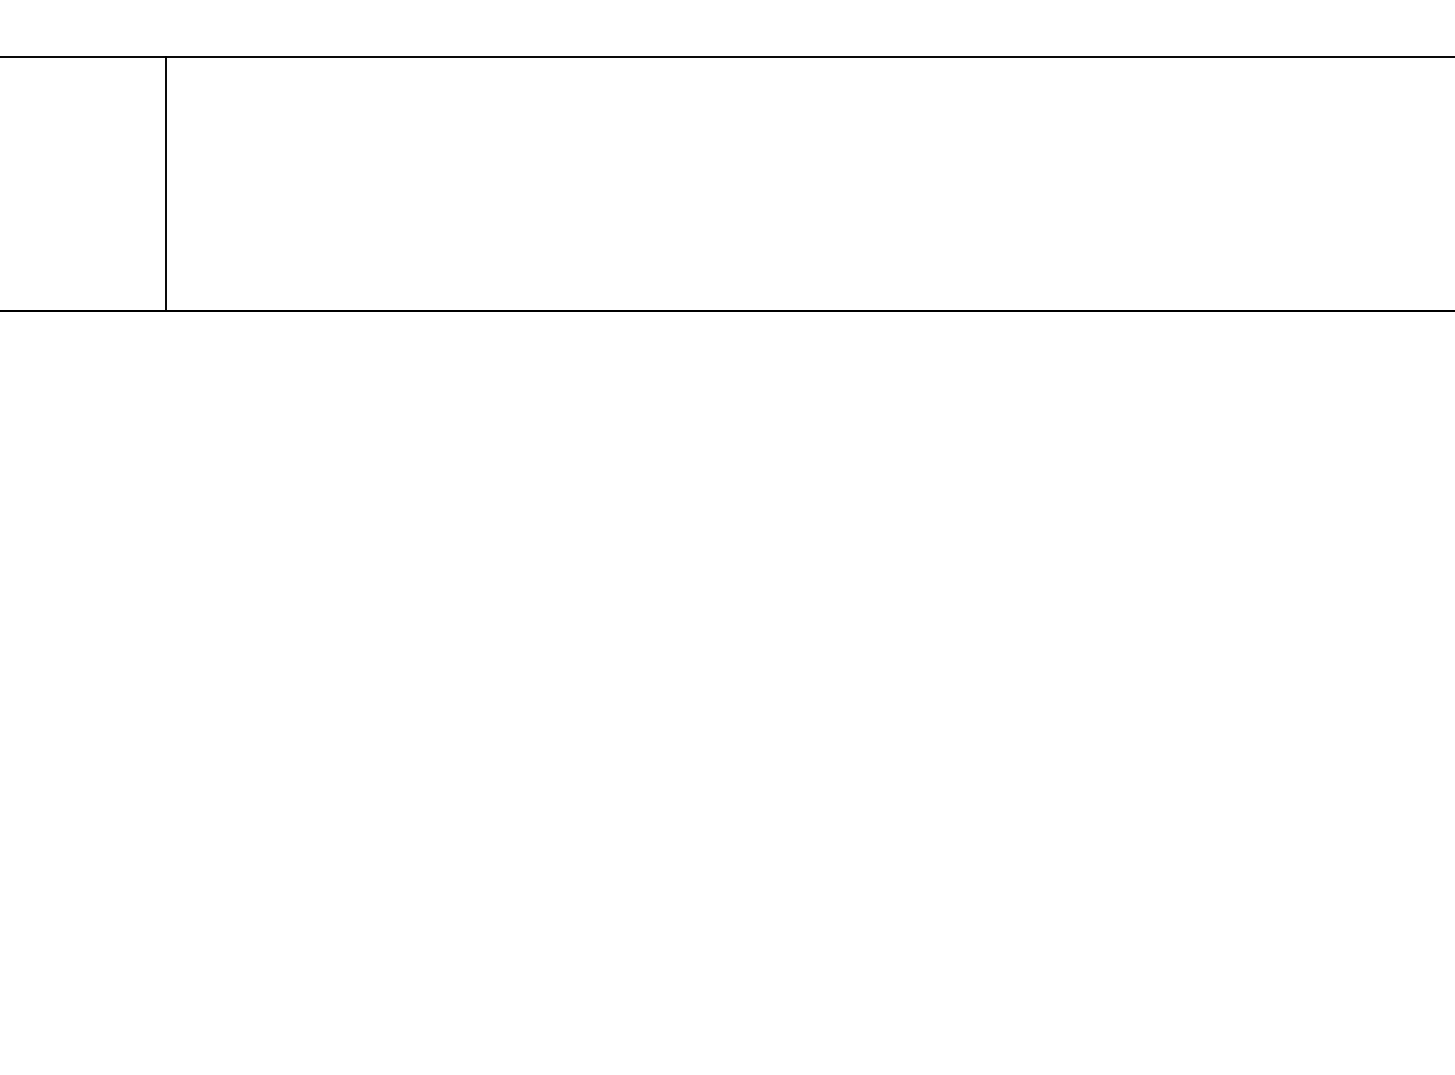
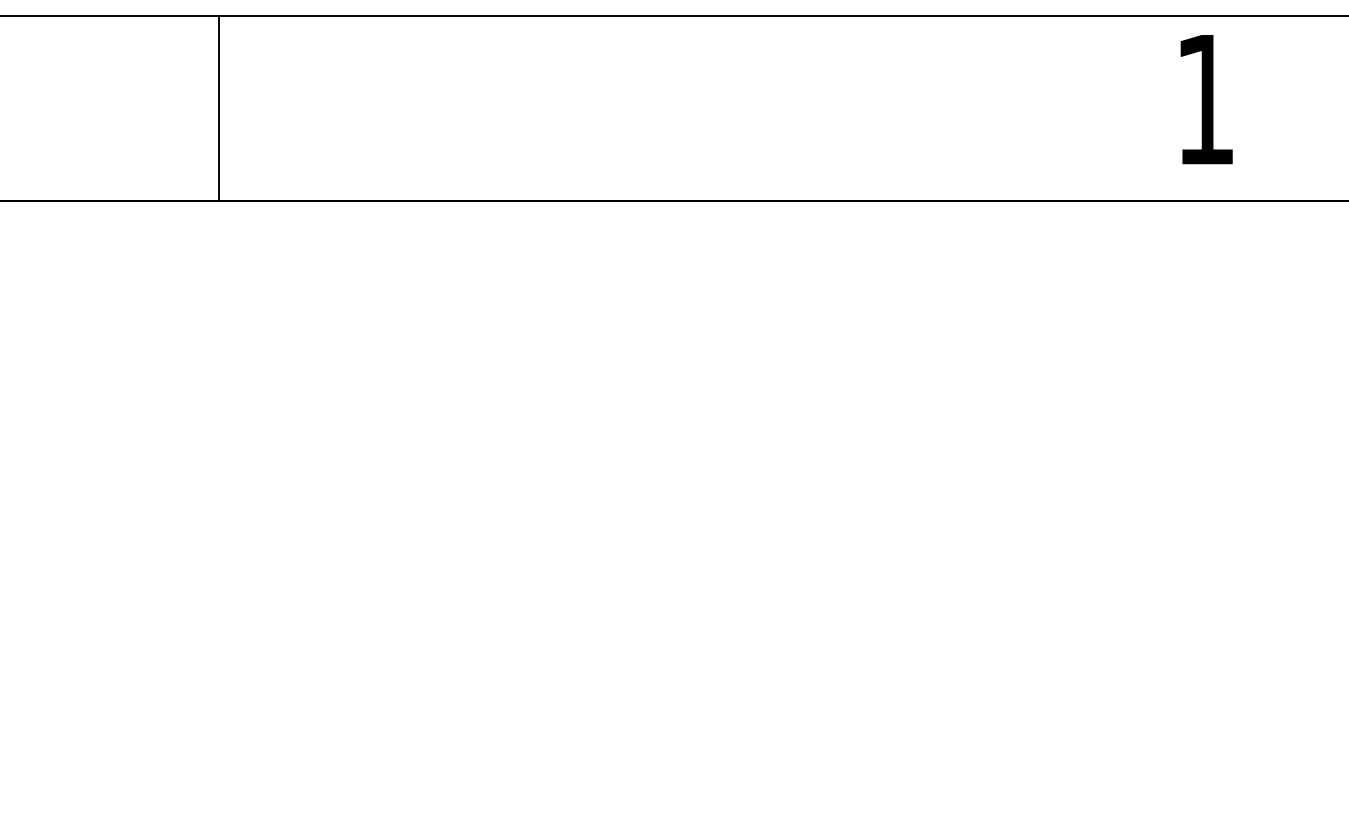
line: (166, 183) -> (218, 108), moved

